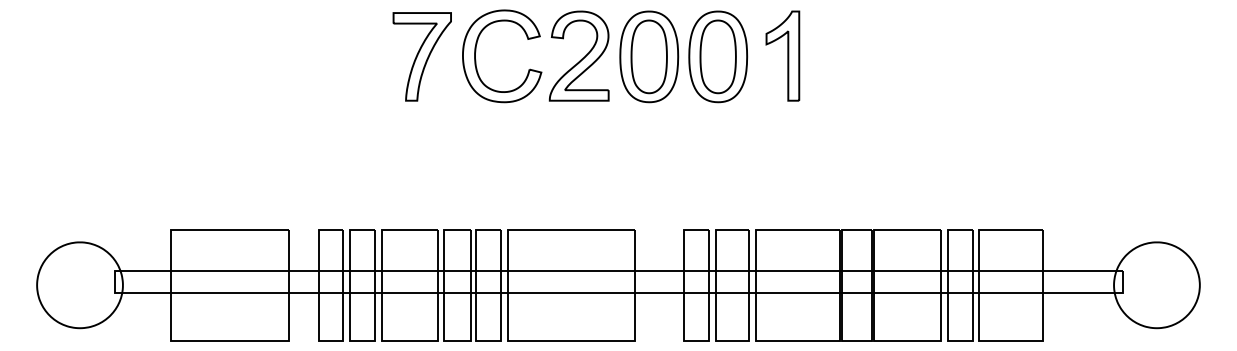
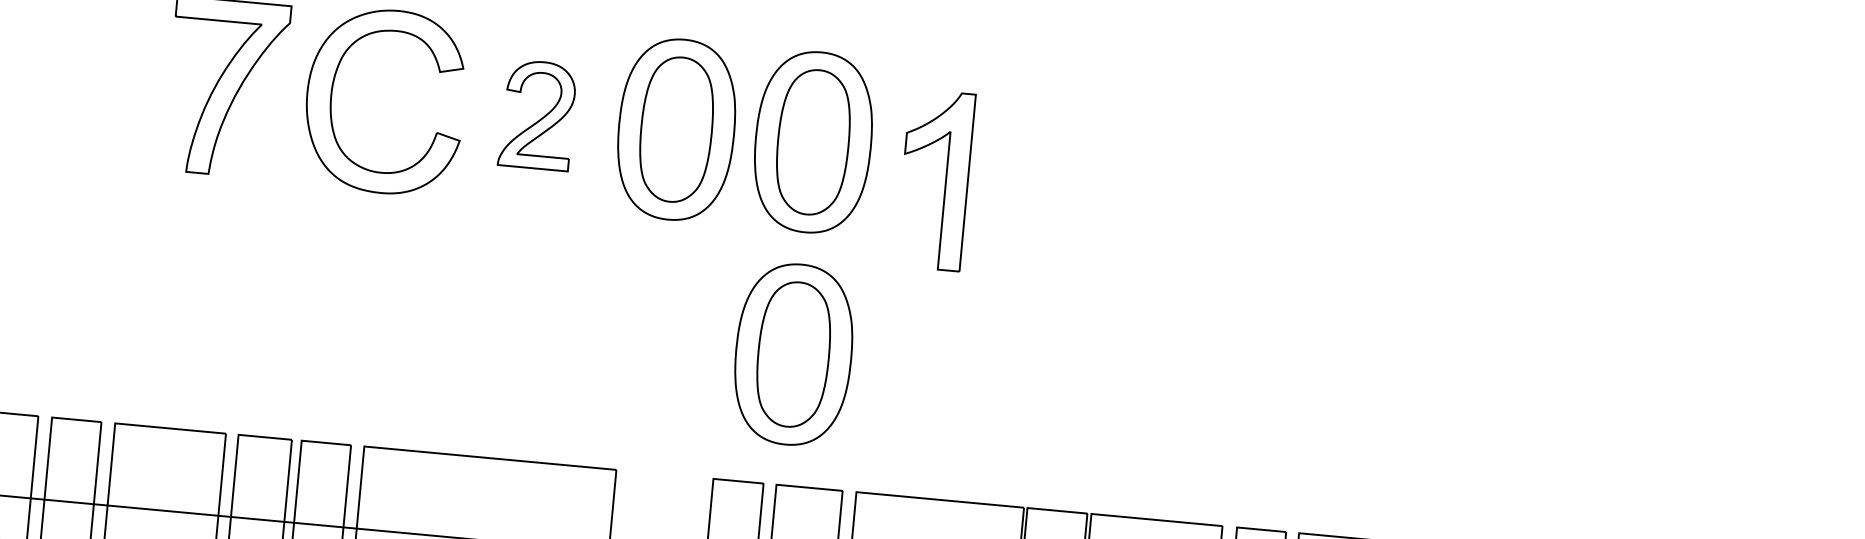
part: (578, 55) -> (536, 113), size x0.6
part: (782, 55) -> (934, 178), moved
part: (718, 163) -> (794, 353), added

